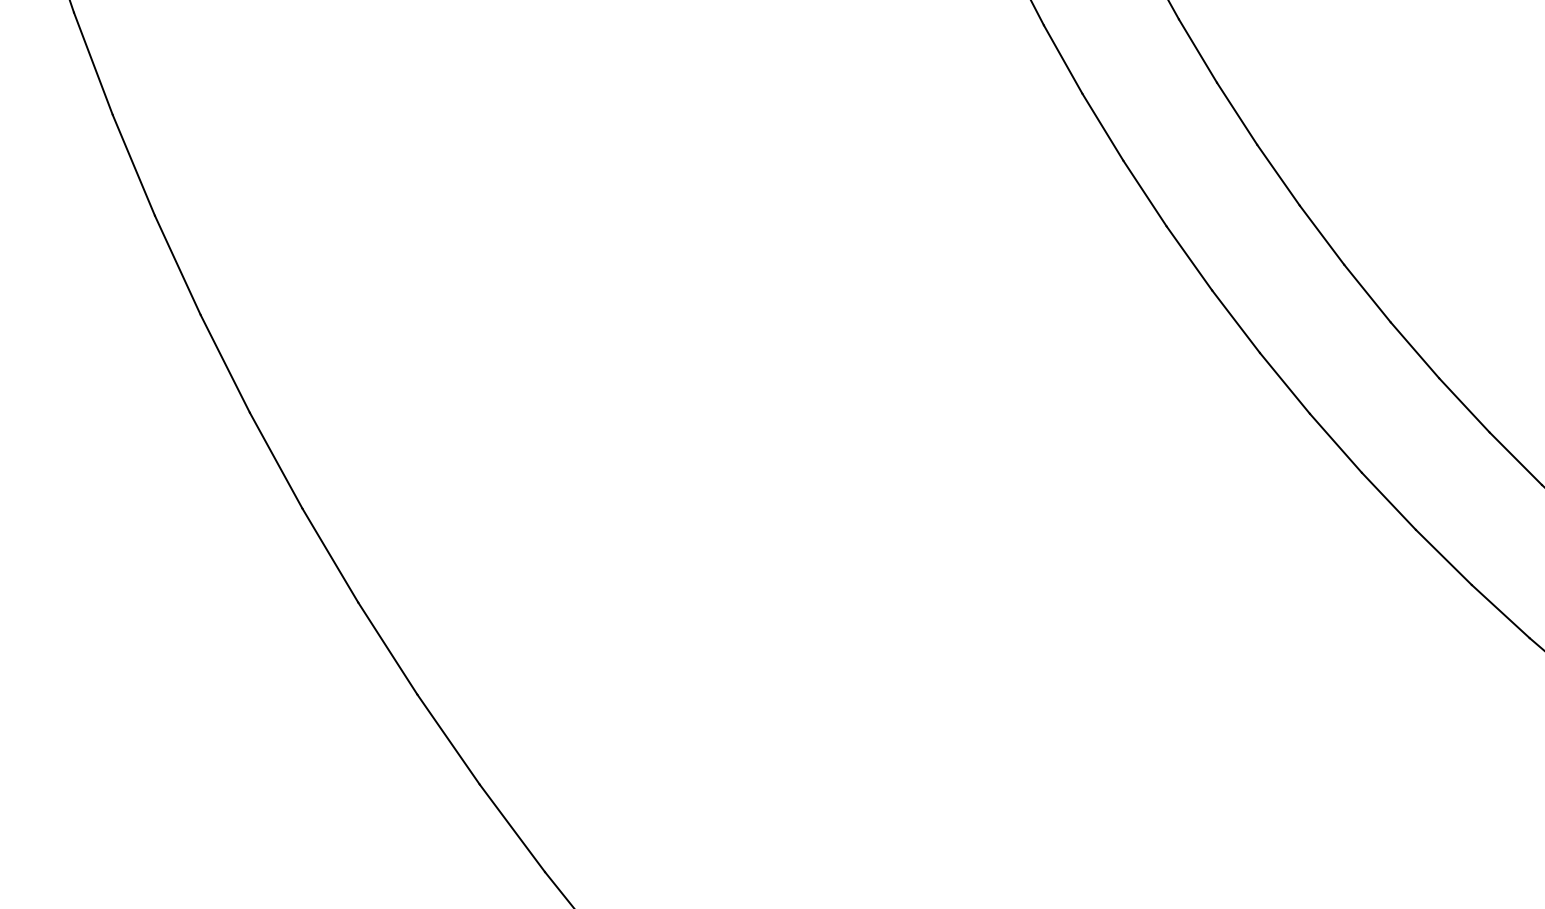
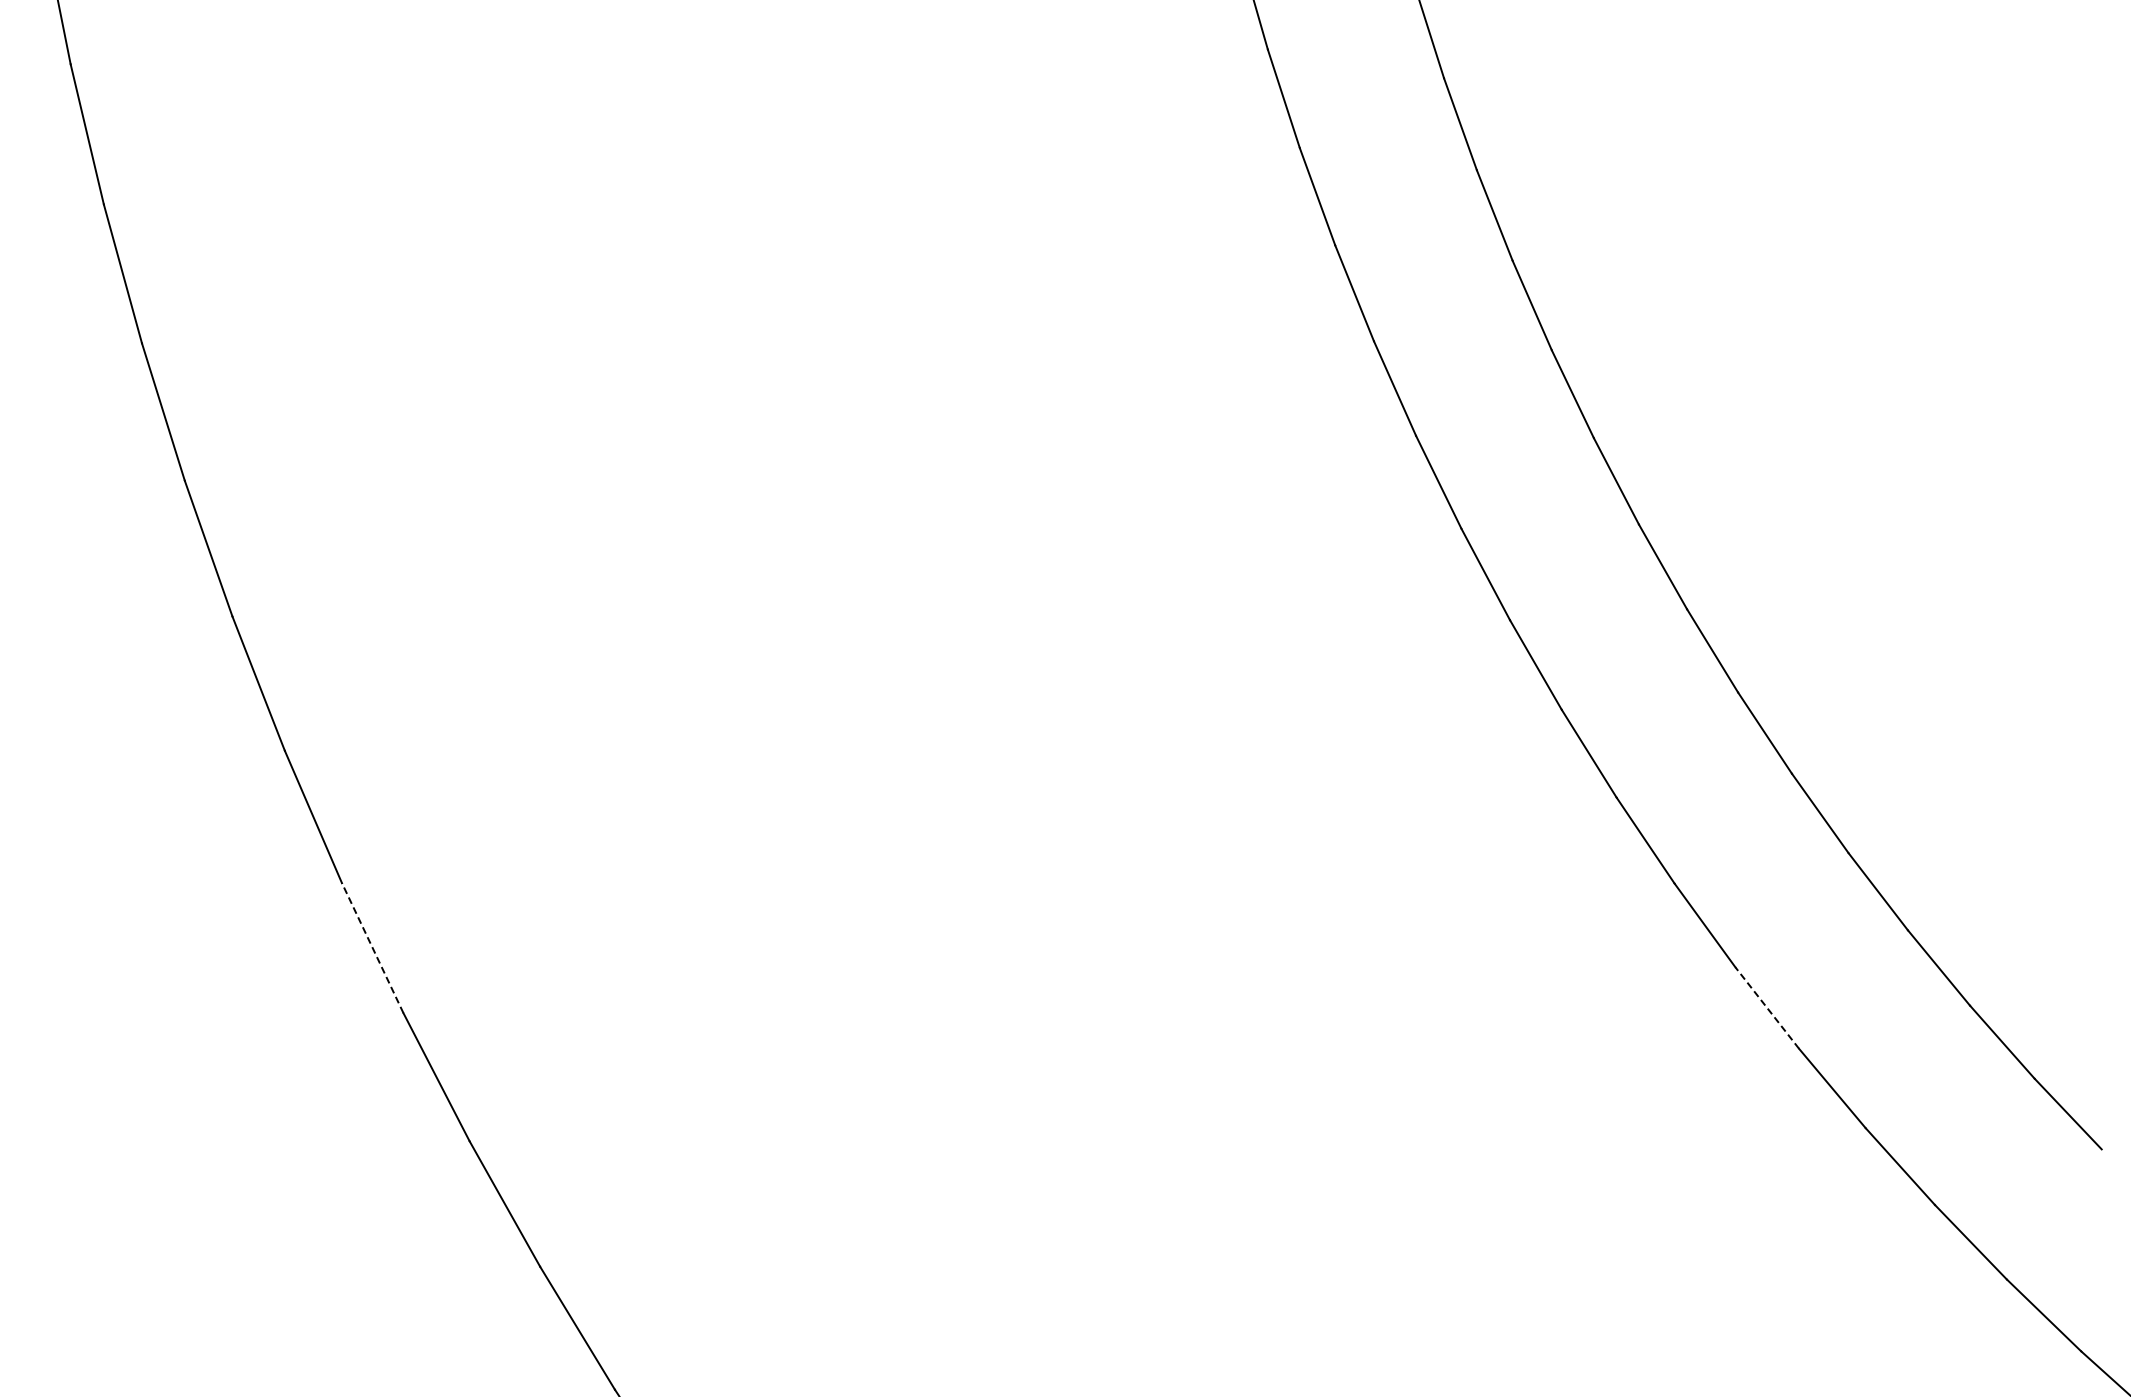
line: (1389, 501) -> (1767, 1008), solid -> dashed
line: (330, 555) -> (372, 948), solid -> dashed

